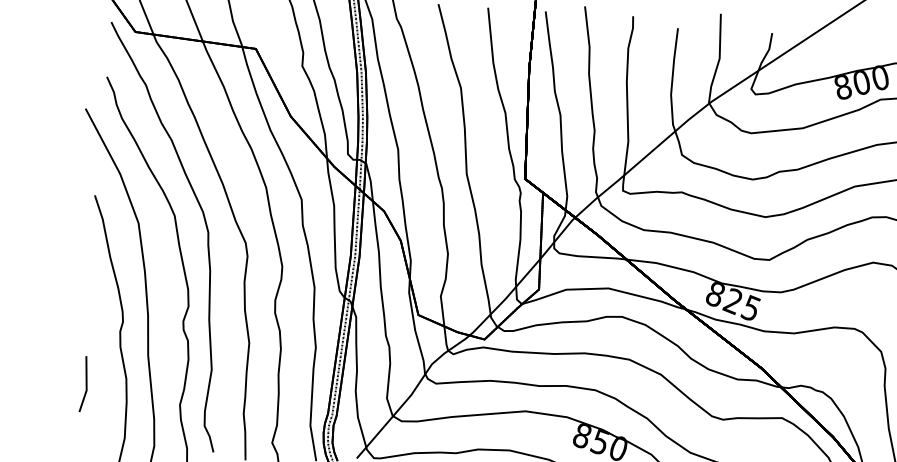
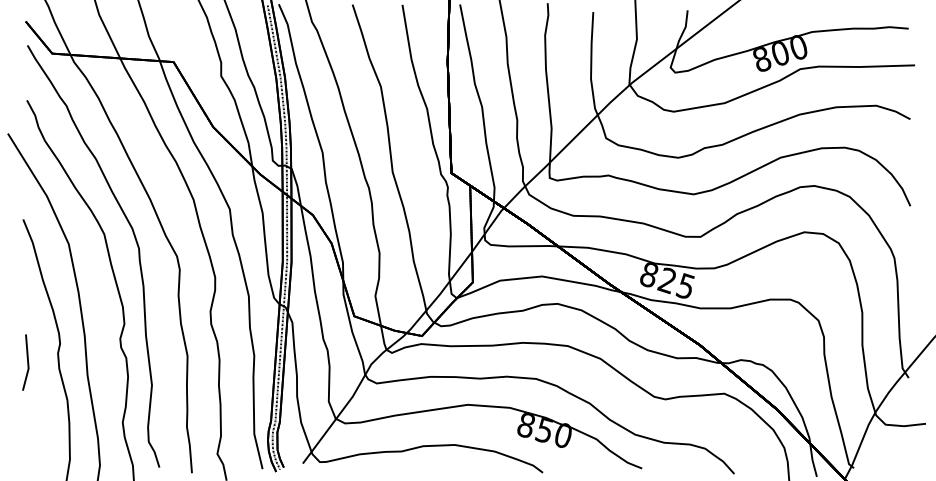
part: (83, 384) -> (25, 362), moved

